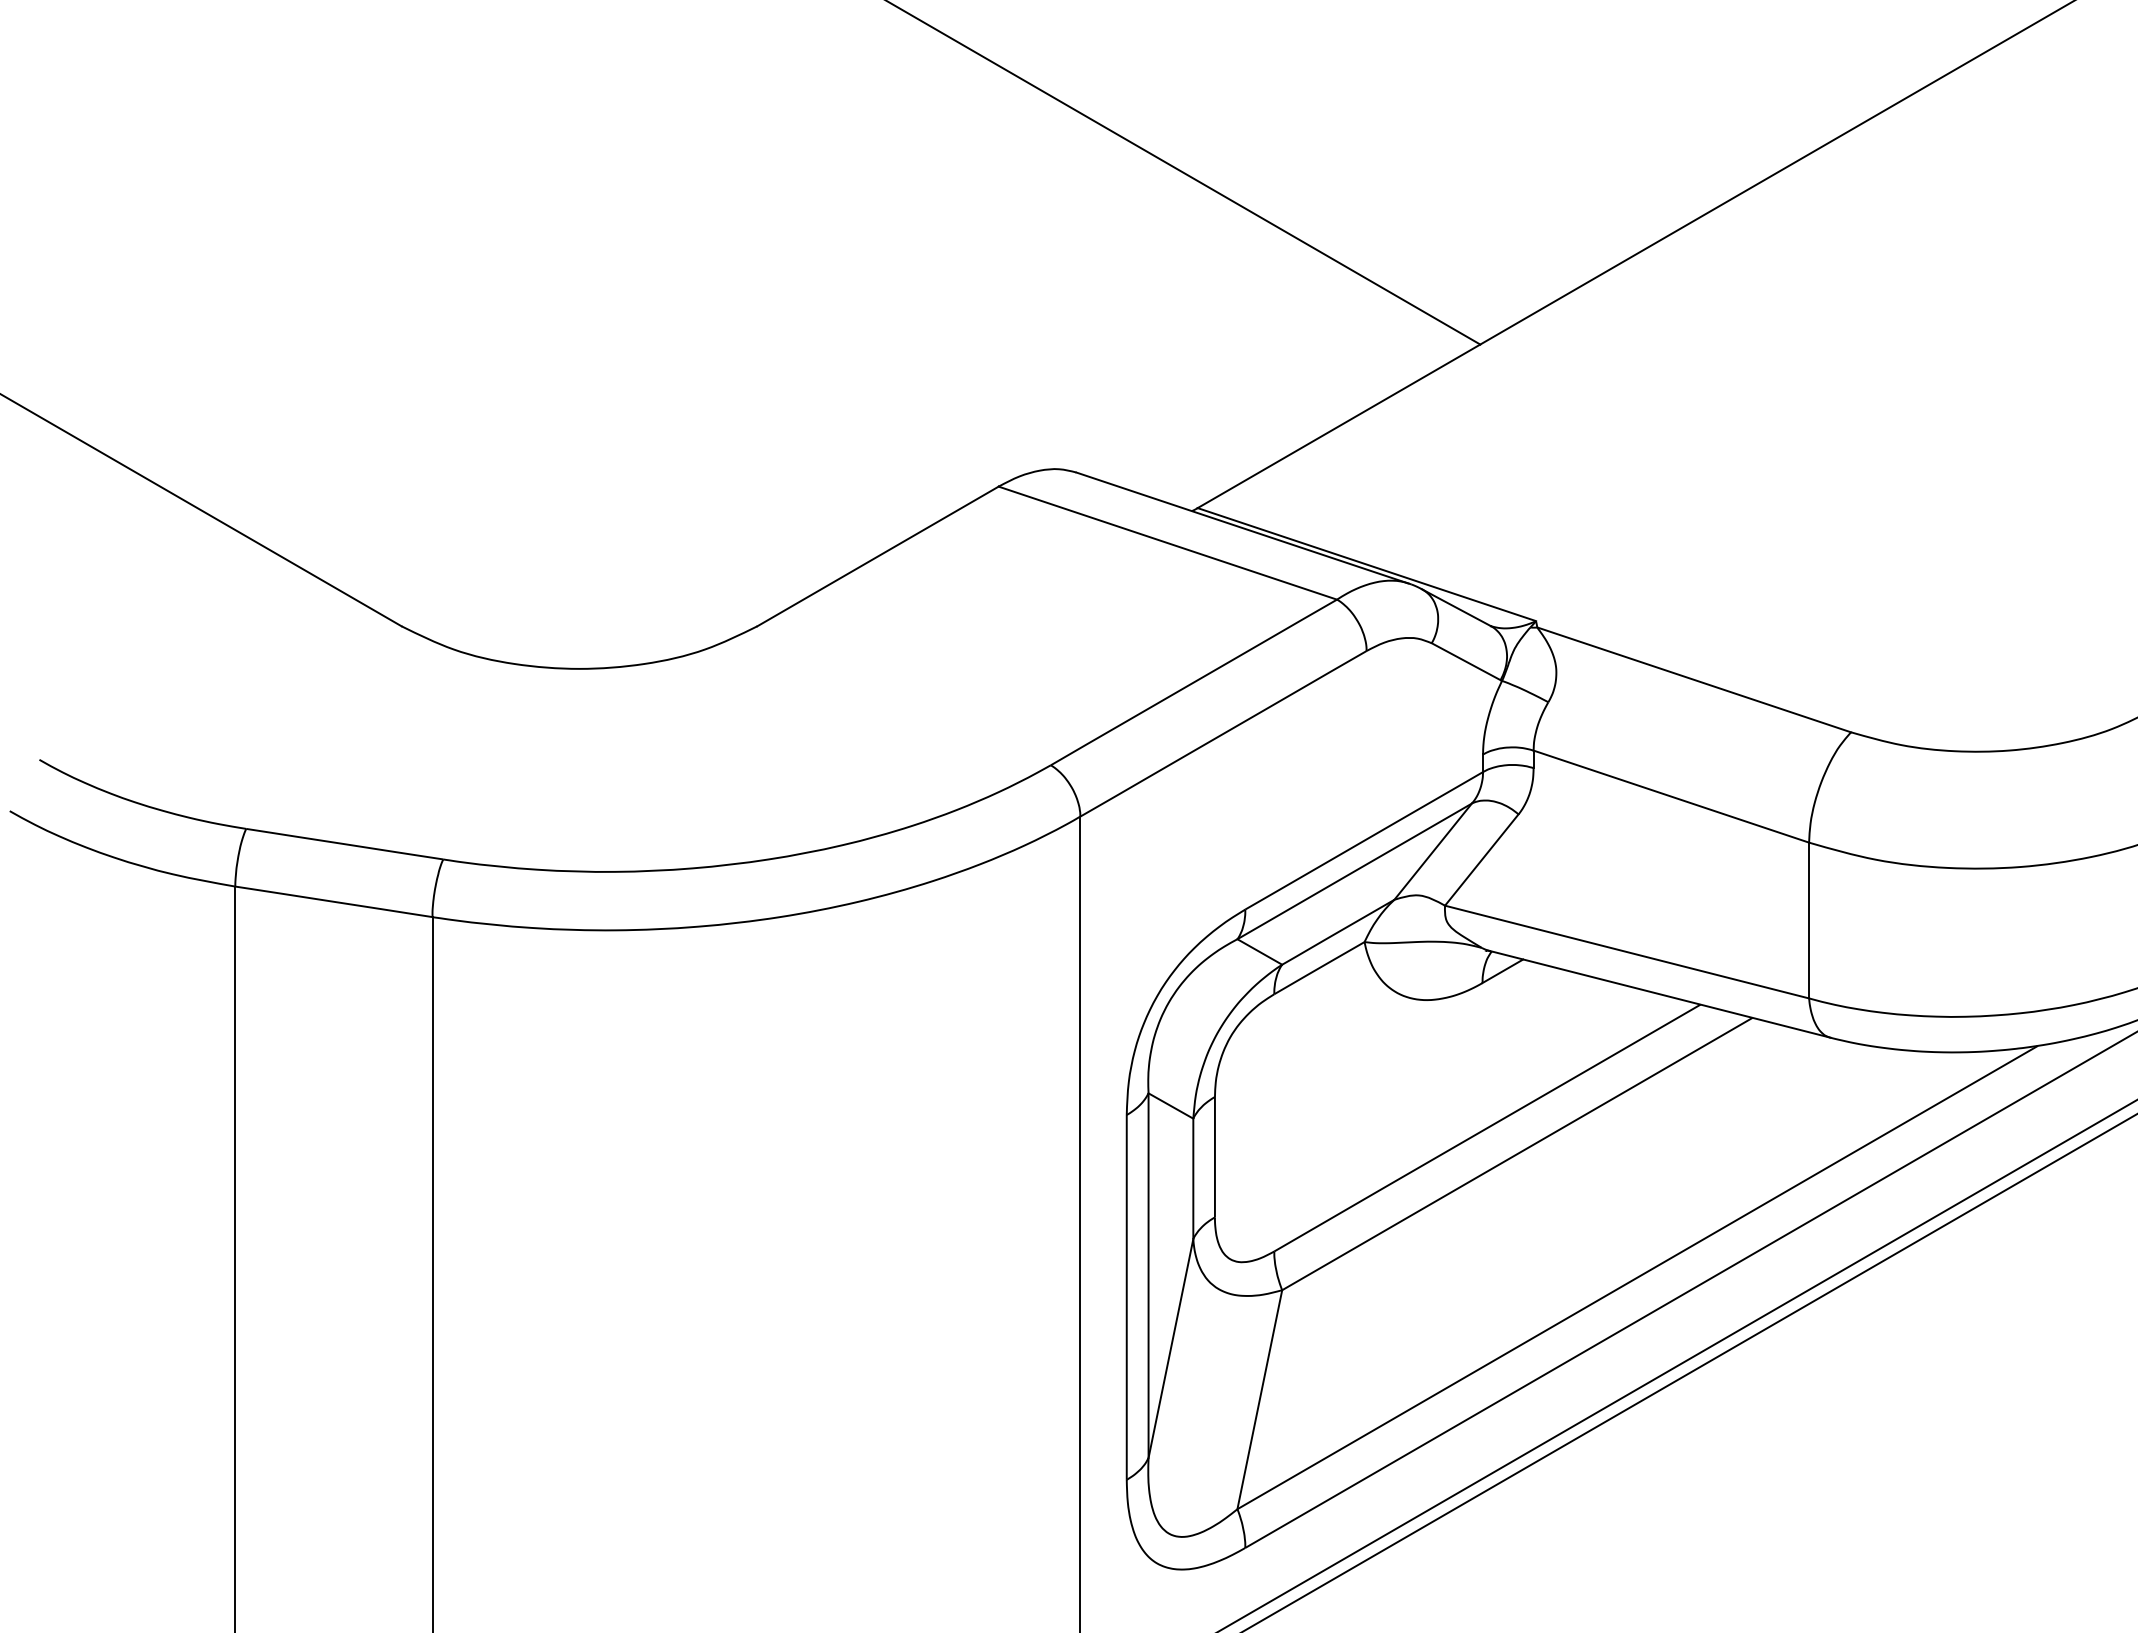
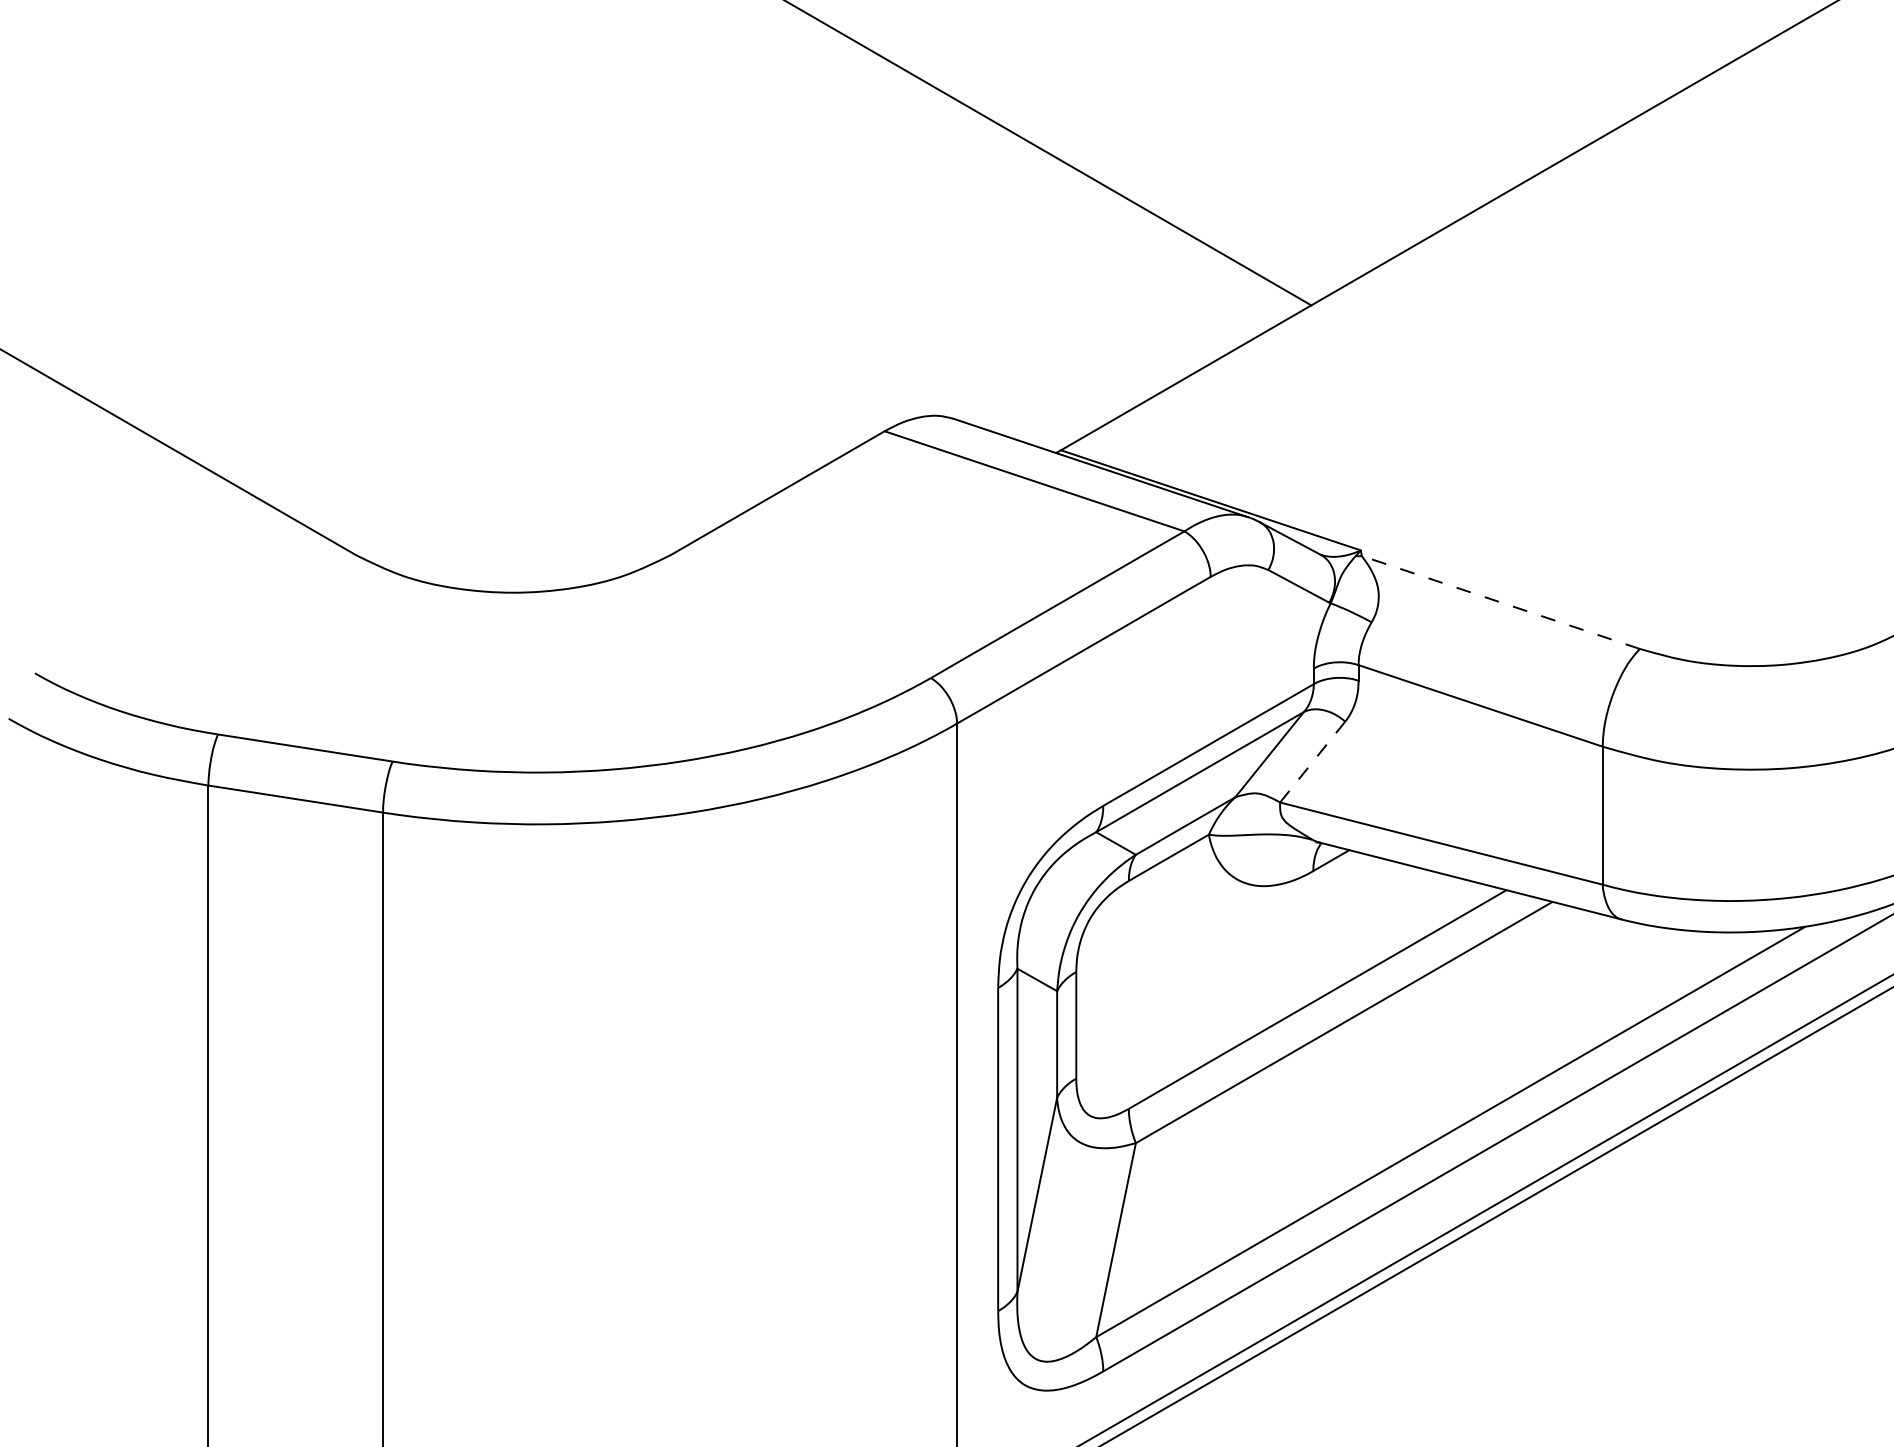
line: (1693, 679) -> (1500, 602), solid -> dashed
line: (1481, 860) -> (1312, 762), solid -> dashed

